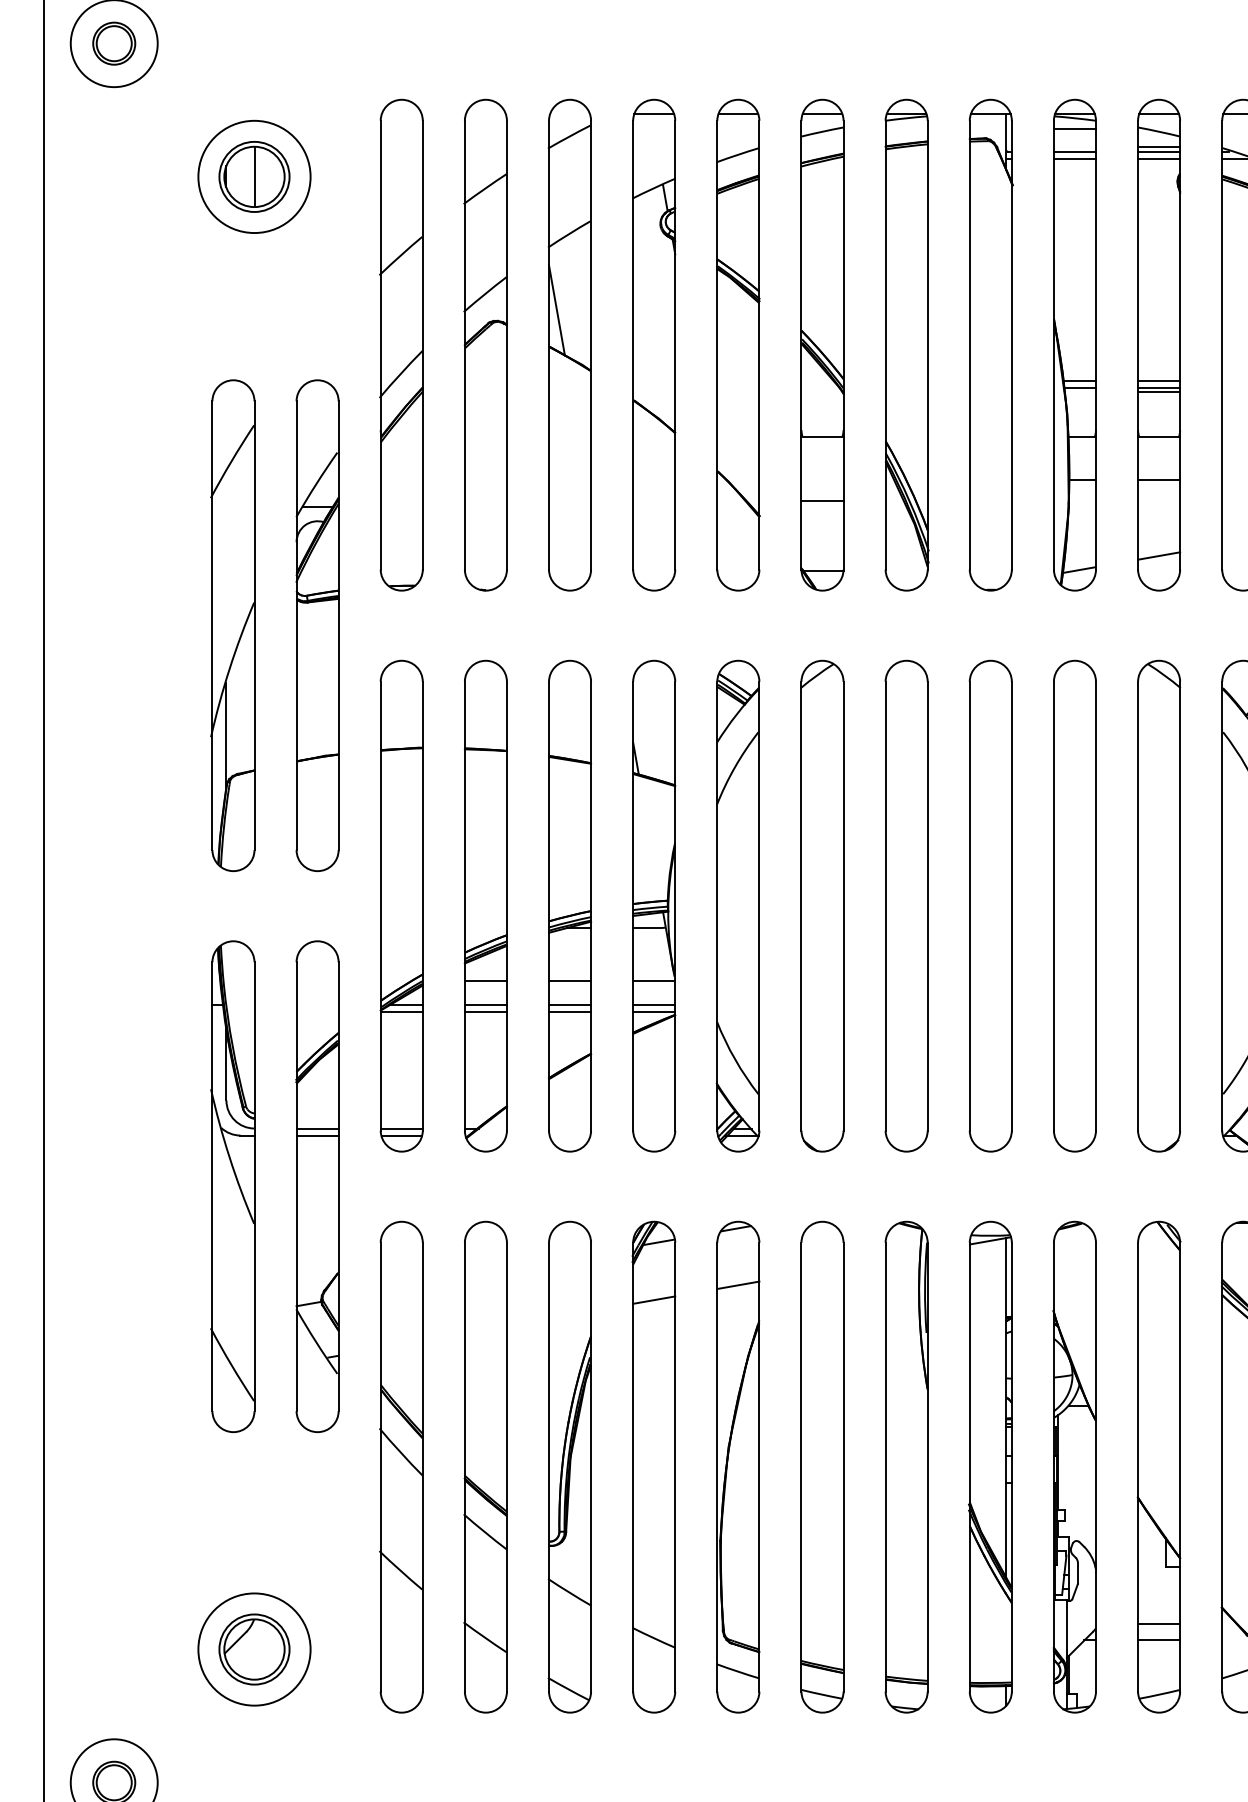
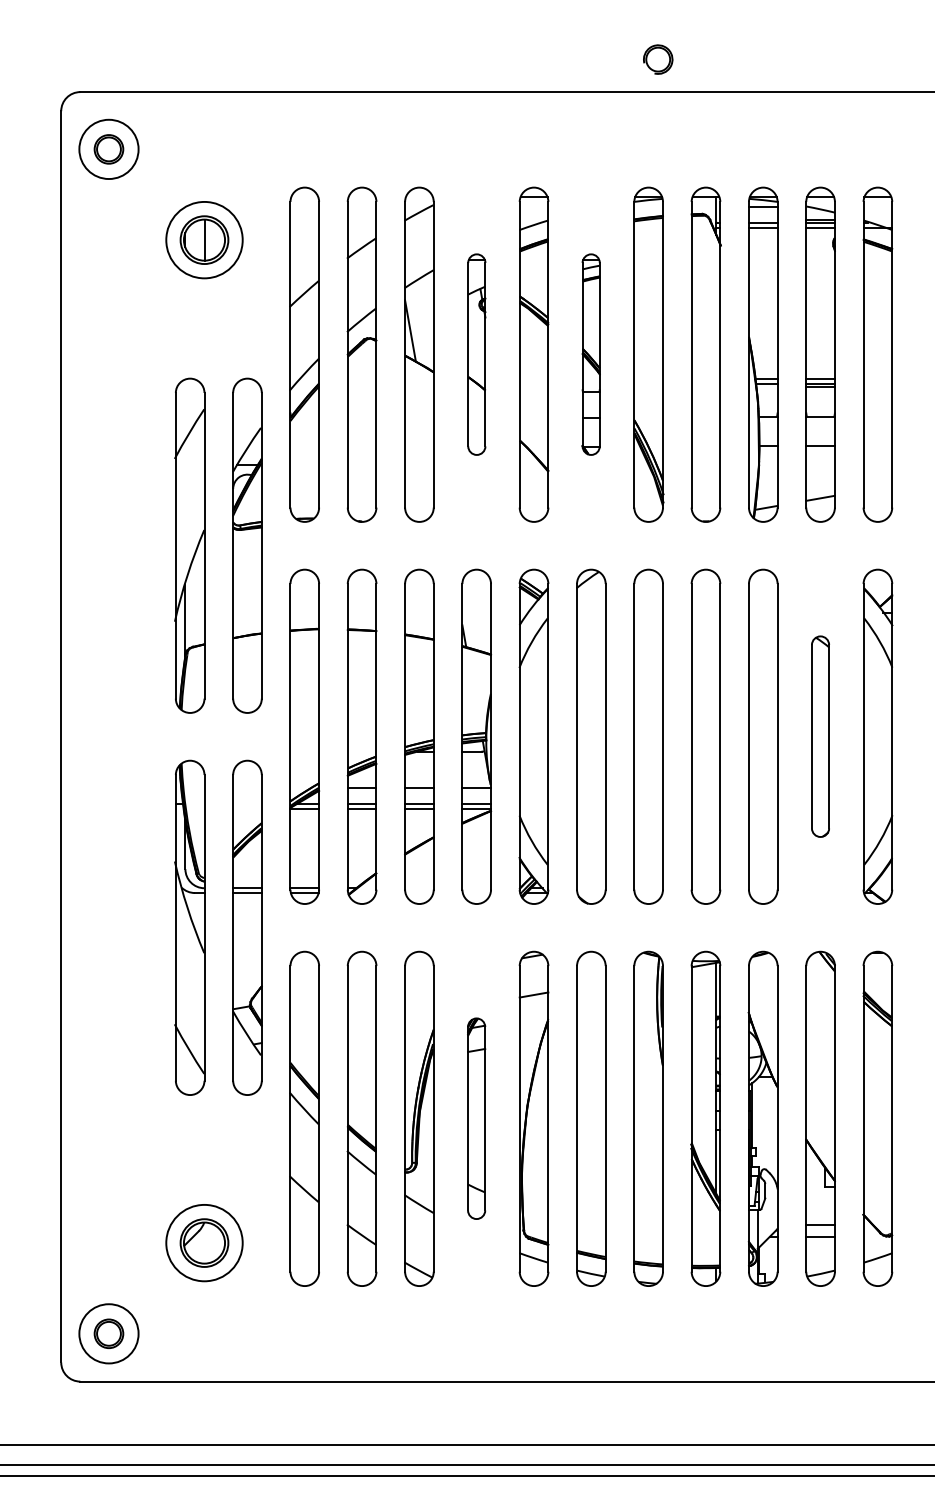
part: (653, 344) -> (476, 354), size x0.6
part: (821, 344) -> (590, 354), size x0.6
part: (1158, 905) -> (820, 736), size x0.6
part: (653, 1466) -> (476, 1118), size x0.6

